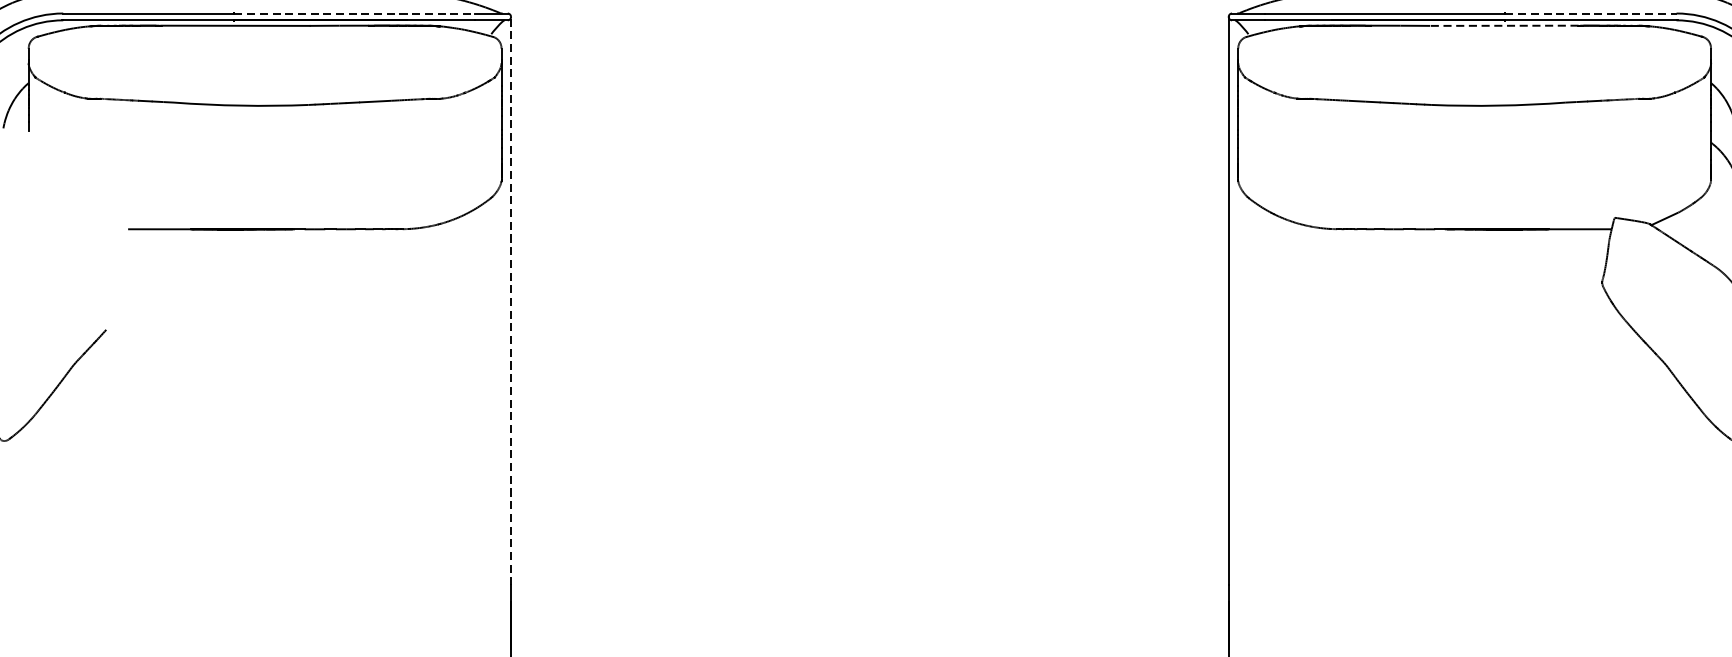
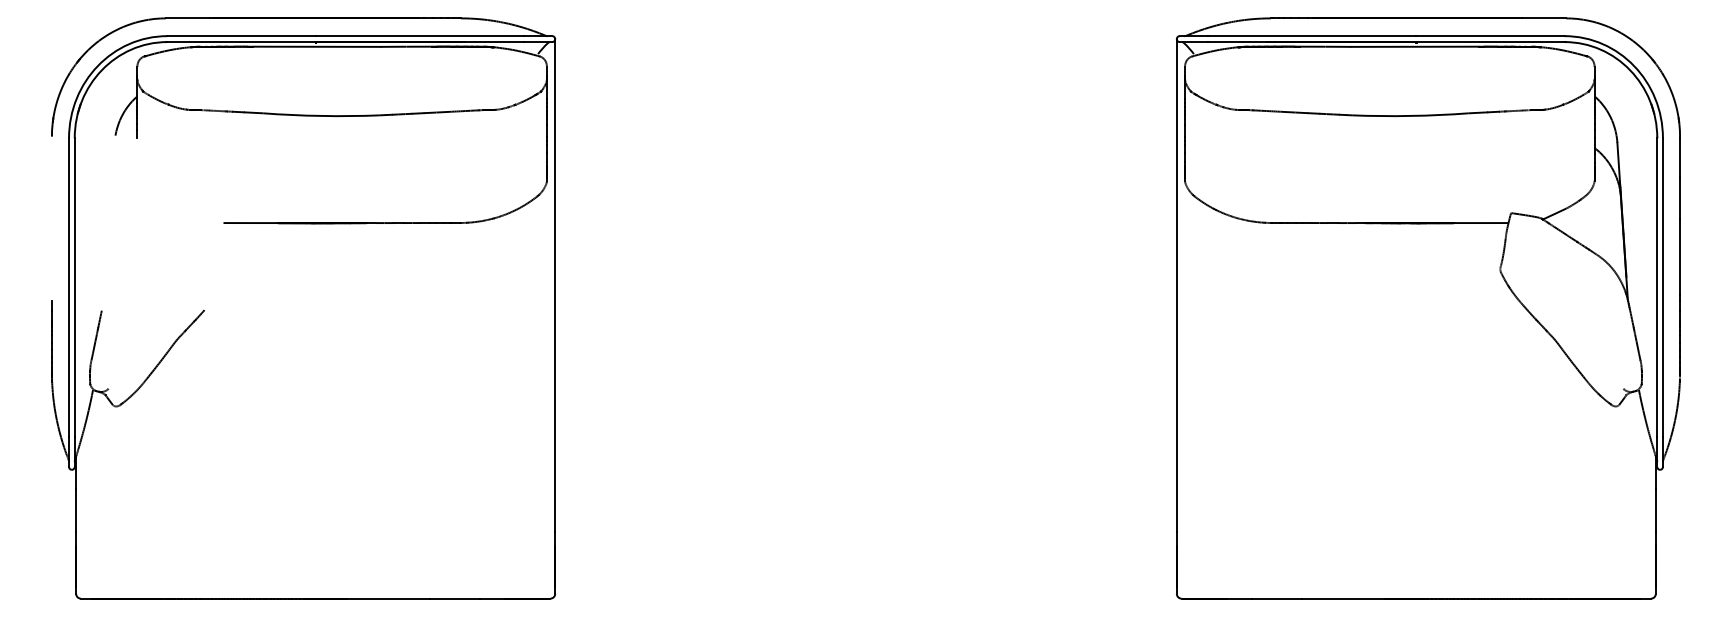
line: (355, 13) -> (420, 36), dashed -> solid
line: (1592, 13) -> (1491, 36), dashed -> solid
line: (1504, 25) -> (1415, 46), dashed -> solid
line: (511, 300) -> (555, 284), dashed -> solid

